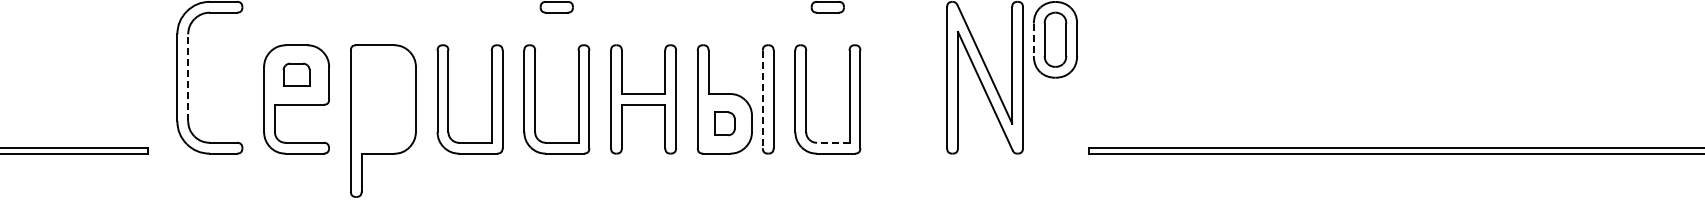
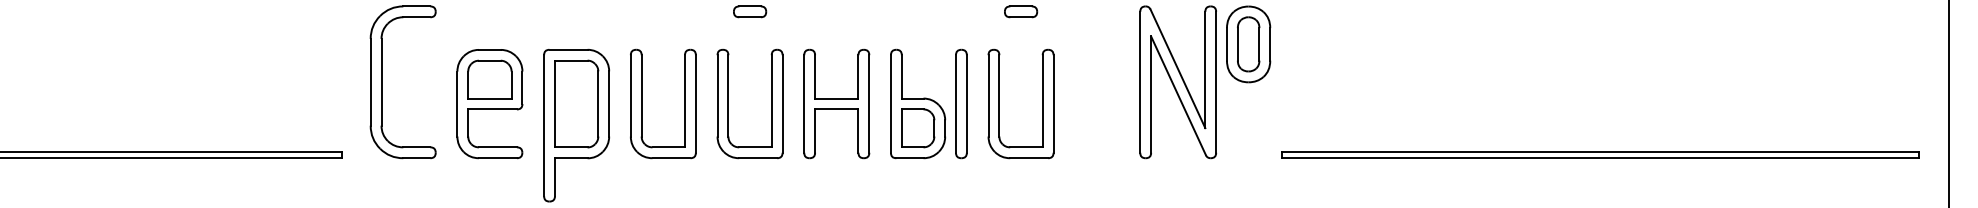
line: (1033, 39) -> (1226, 44), dashed -> solid
part: (296, 74) -> (489, 79), size x1.67
line: (188, 76) -> (381, 81), dashed -> solid
part: (383, 98) -> (576, 103), added
line: (763, 98) -> (956, 103), dashed -> solid
part: (725, 123) -> (918, 128), size x1.67
line: (832, 142) -> (1025, 147), dashed -> solid

